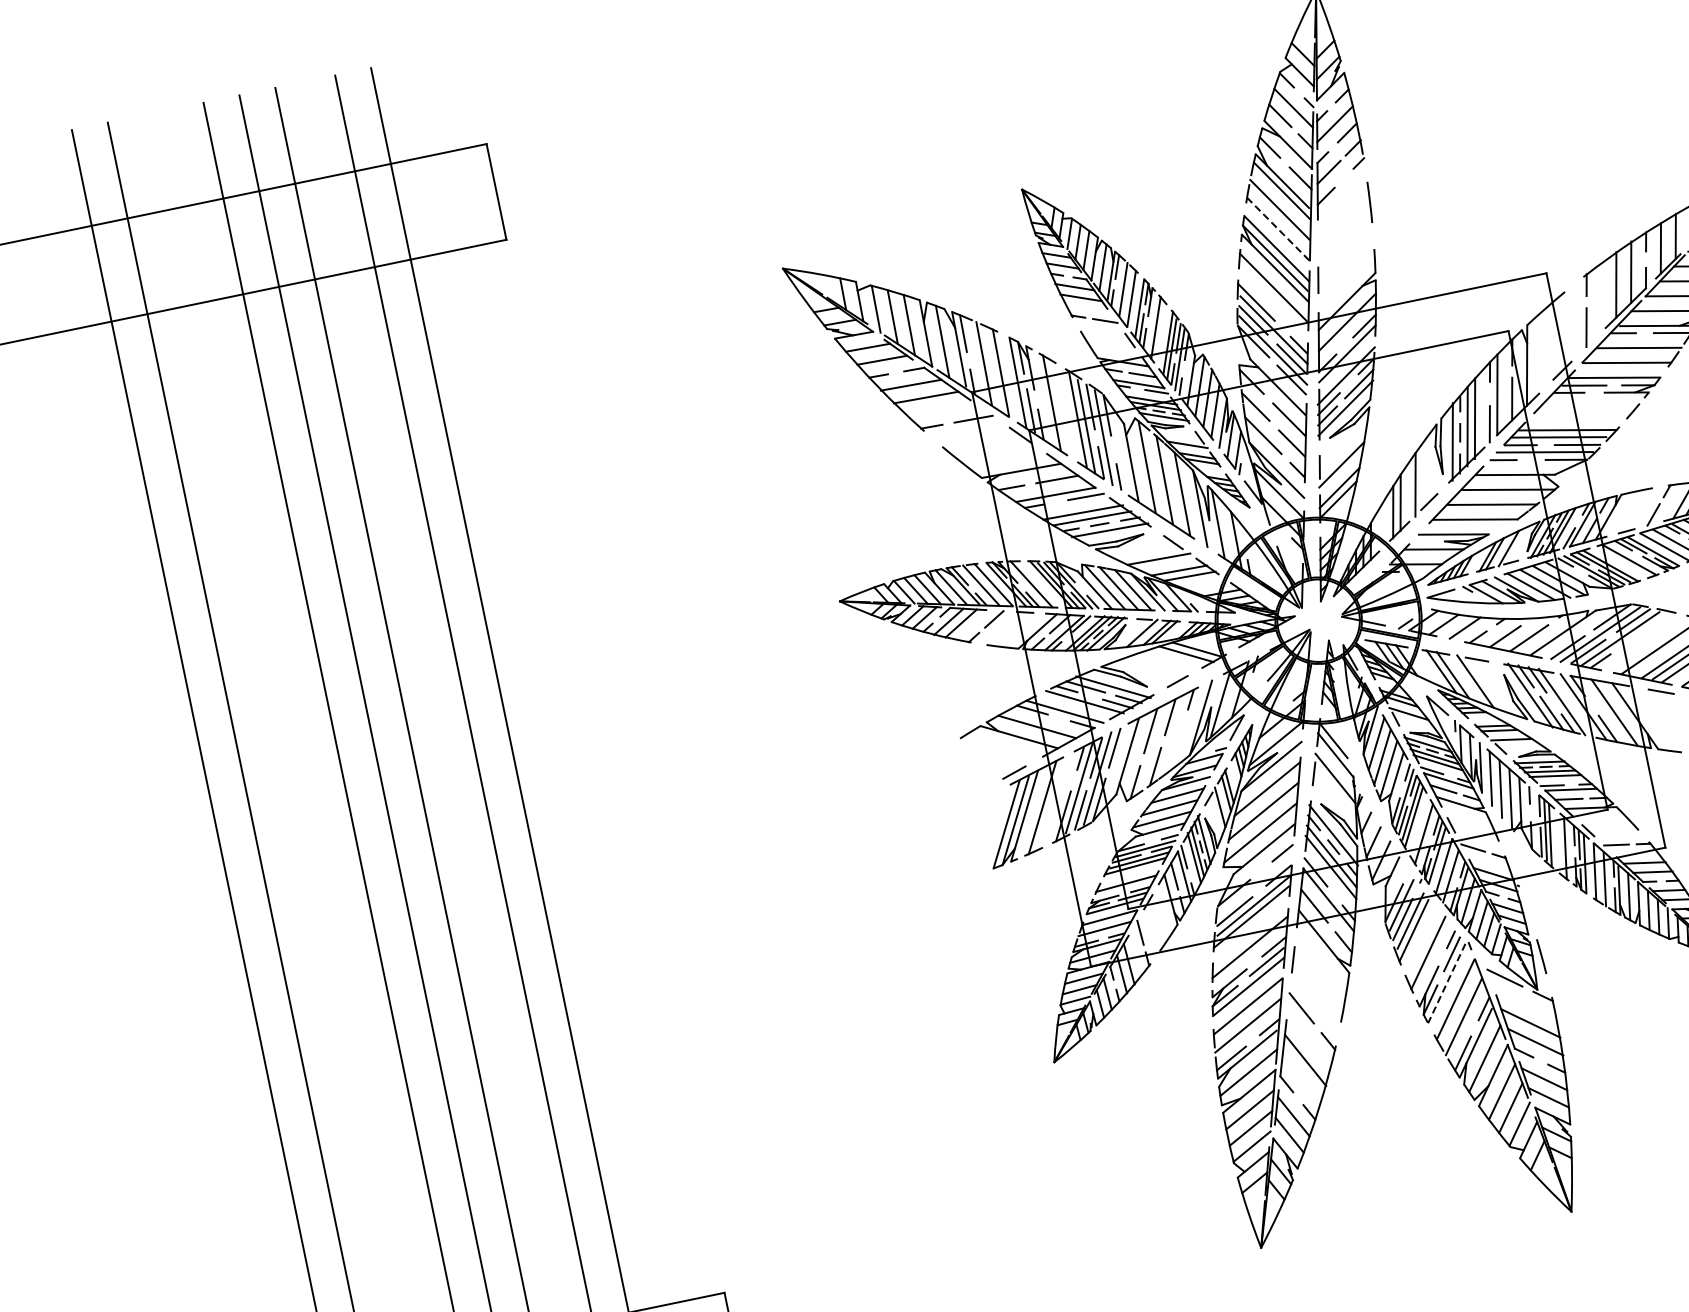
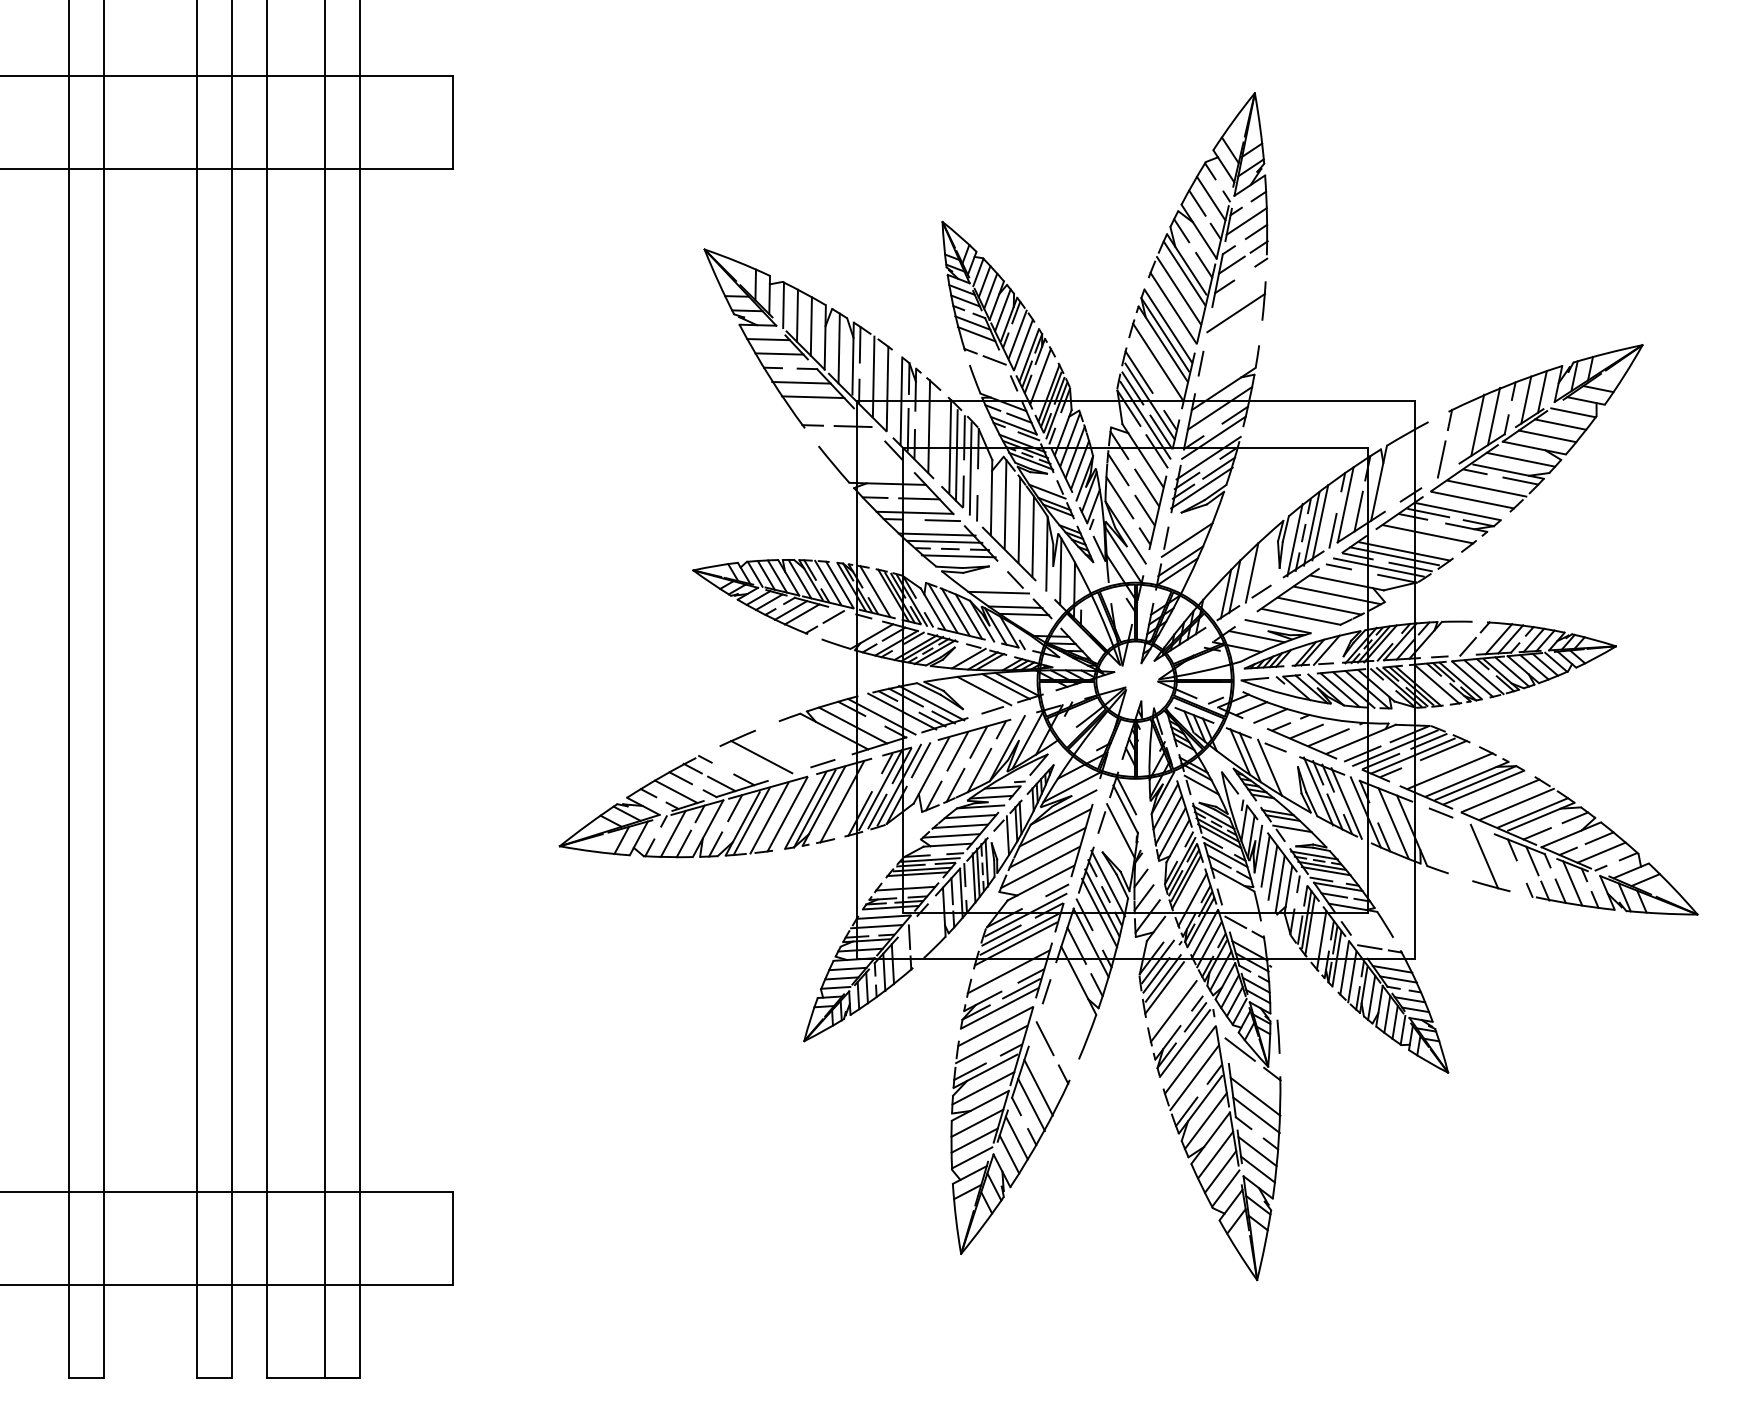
line: (1342, 220) -> (1235, 312), added
line: (1278, 229) -> (1173, 308), dashed -> solid
line: (1587, 407) -> (1427, 534), added
line: (1650, 626) -> (1443, 750), added
line: (1165, 662) -> (984, 690), added
line: (1177, 746) -> (979, 770), added
part: (877, 833) -> (683, 793), added
line: (1255, 884) -> (1025, 914), added
line: (1447, 983) -> (1185, 1043), dashed -> solid
line: (1301, 1079) -> (1031, 1104), added

